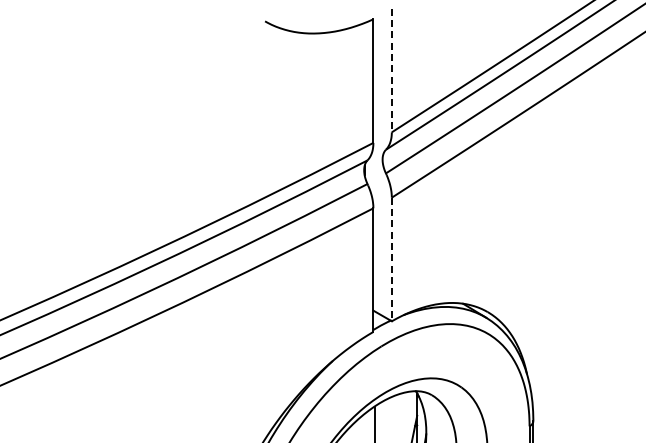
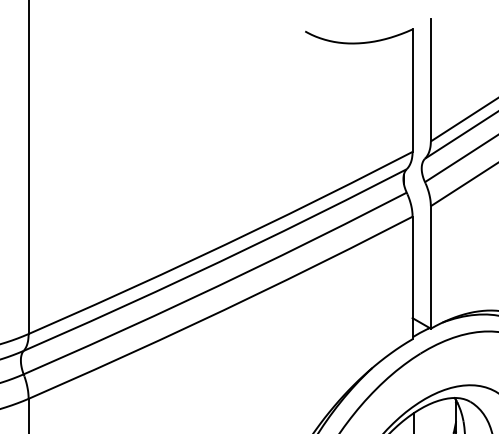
line: (391, 70) -> (430, 80), dashed -> solid
line: (391, 259) -> (430, 267), dashed -> solid

